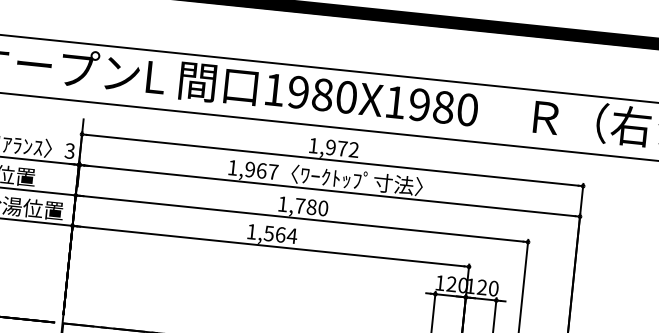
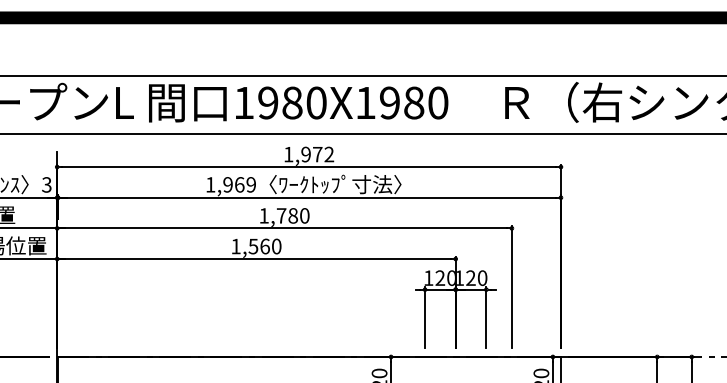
text: (273, 171) -> (251, 184), 1,967 -> 1,969
text: (292, 235) -> (276, 246), 1,564 -> 1,560

